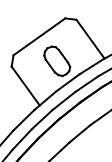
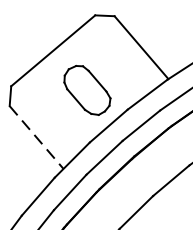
line: (25, 86) -> (36, 138), solid -> dashed

